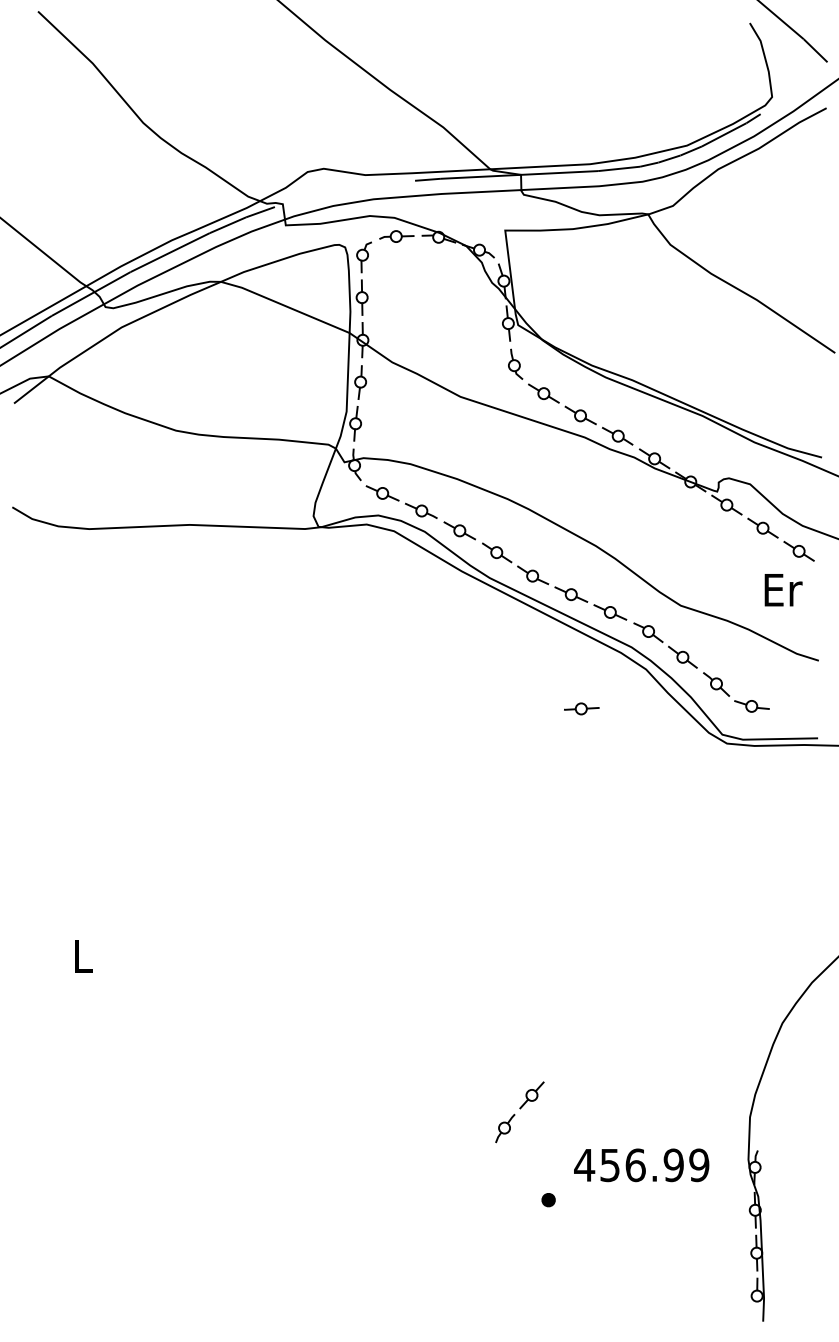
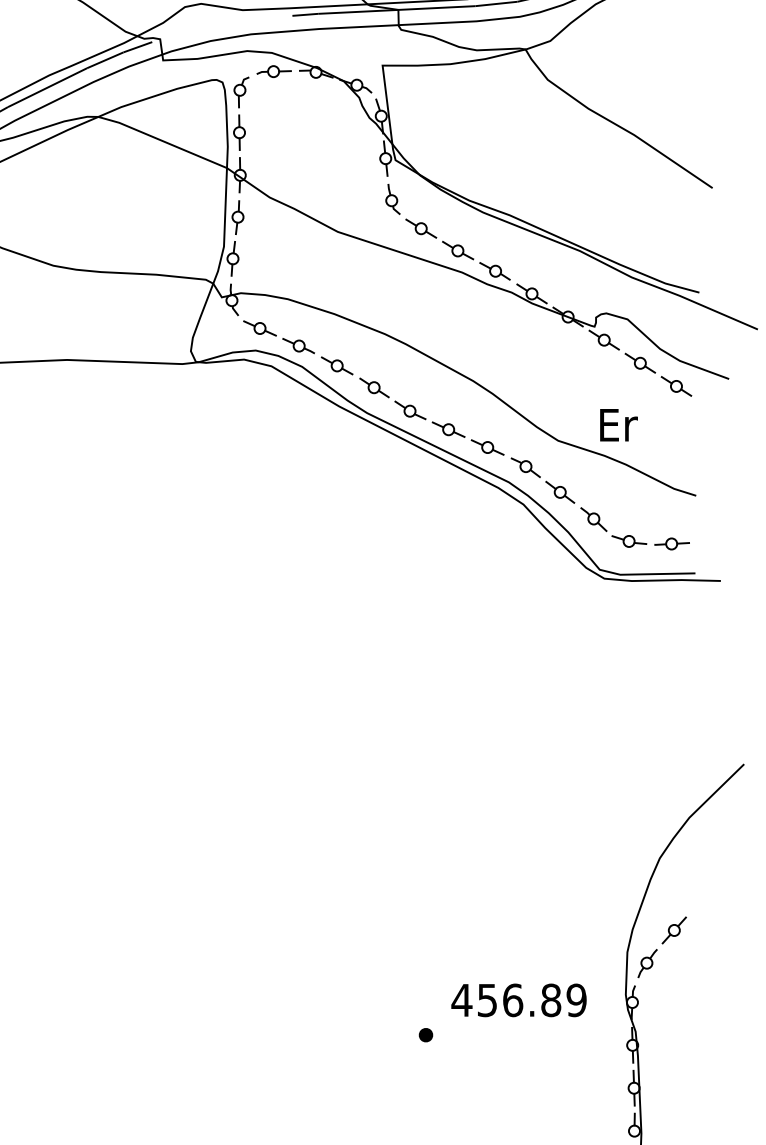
text: (783, 590) -> (618, 425), moved
part: (581, 708) -> (671, 543), moved
part: (519, 1112) -> (661, 947), moved
text: (673, 1165) -> (550, 1000), 456.99 -> 456.89

